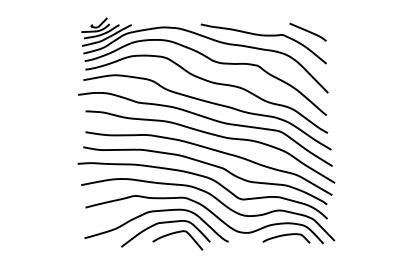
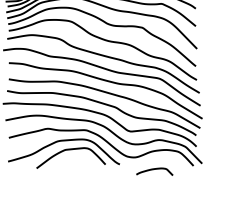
curve: (177, 233) -> (80, 157), removed
curve: (284, 236) -> (153, 170), moved

